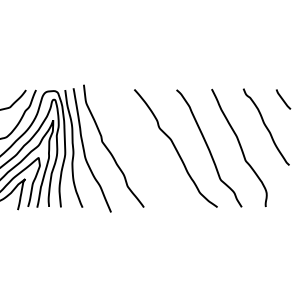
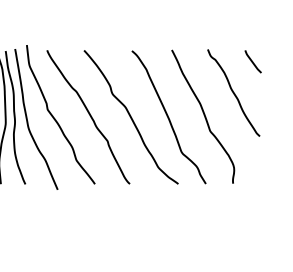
curve: (139, 148) -> (89, 117), added

